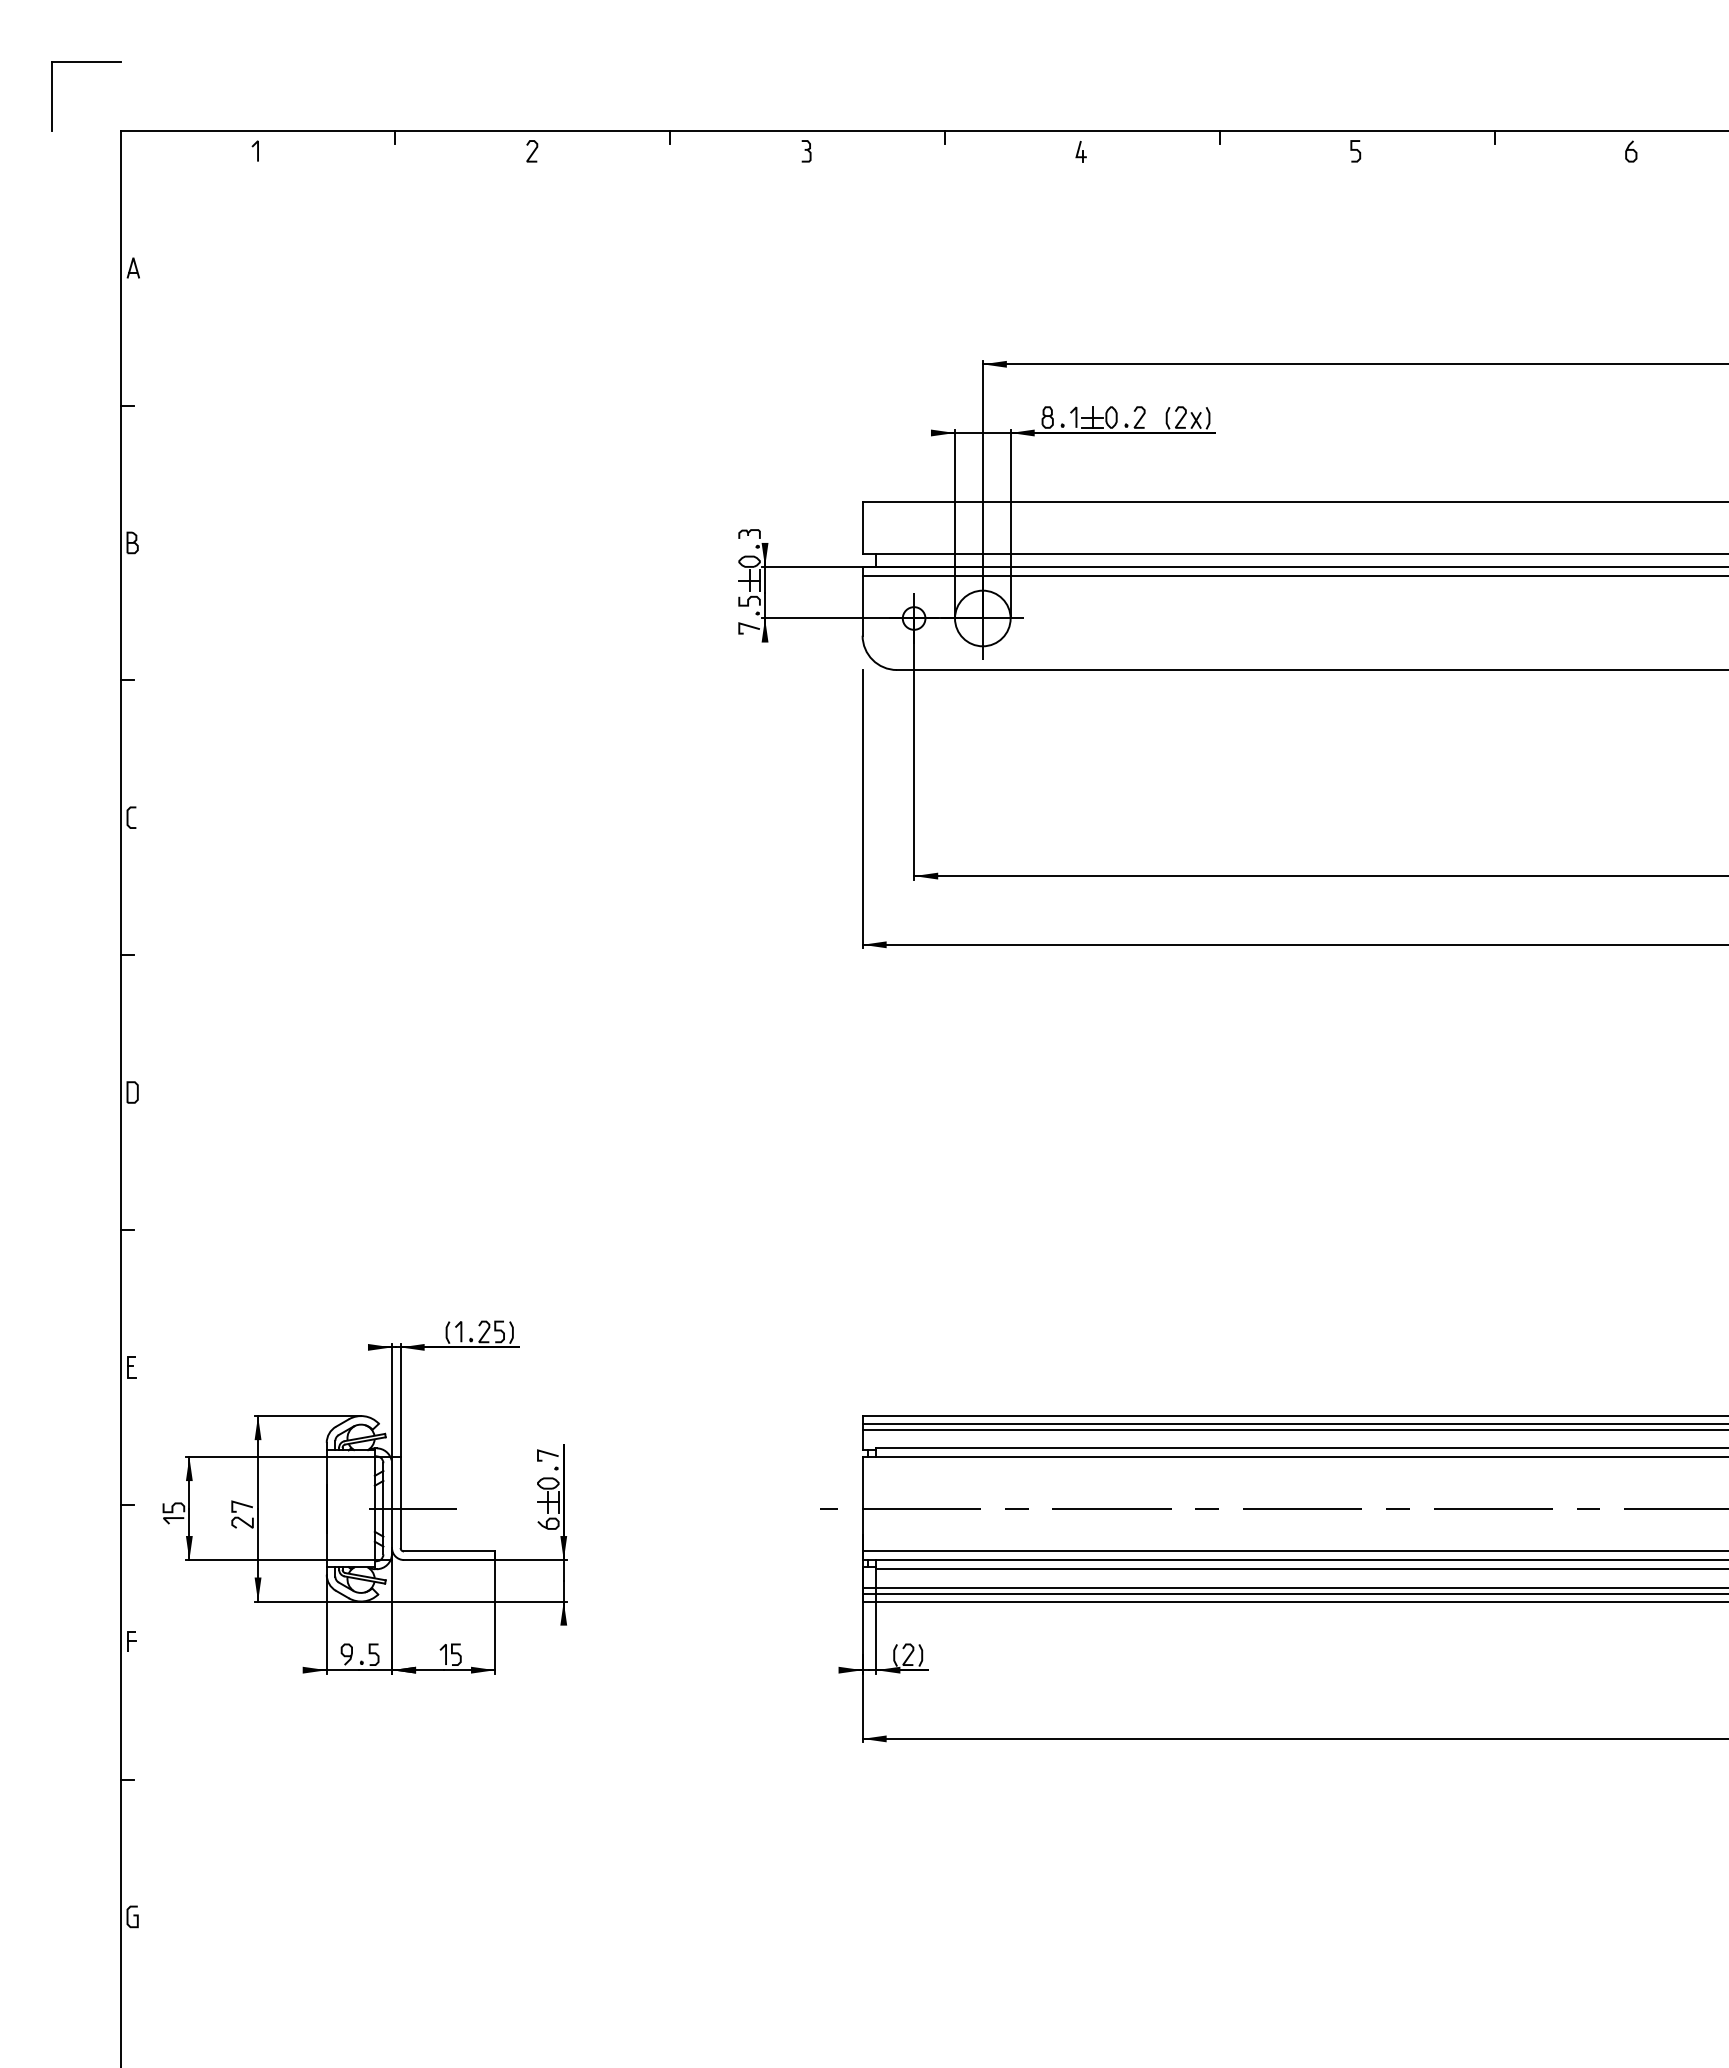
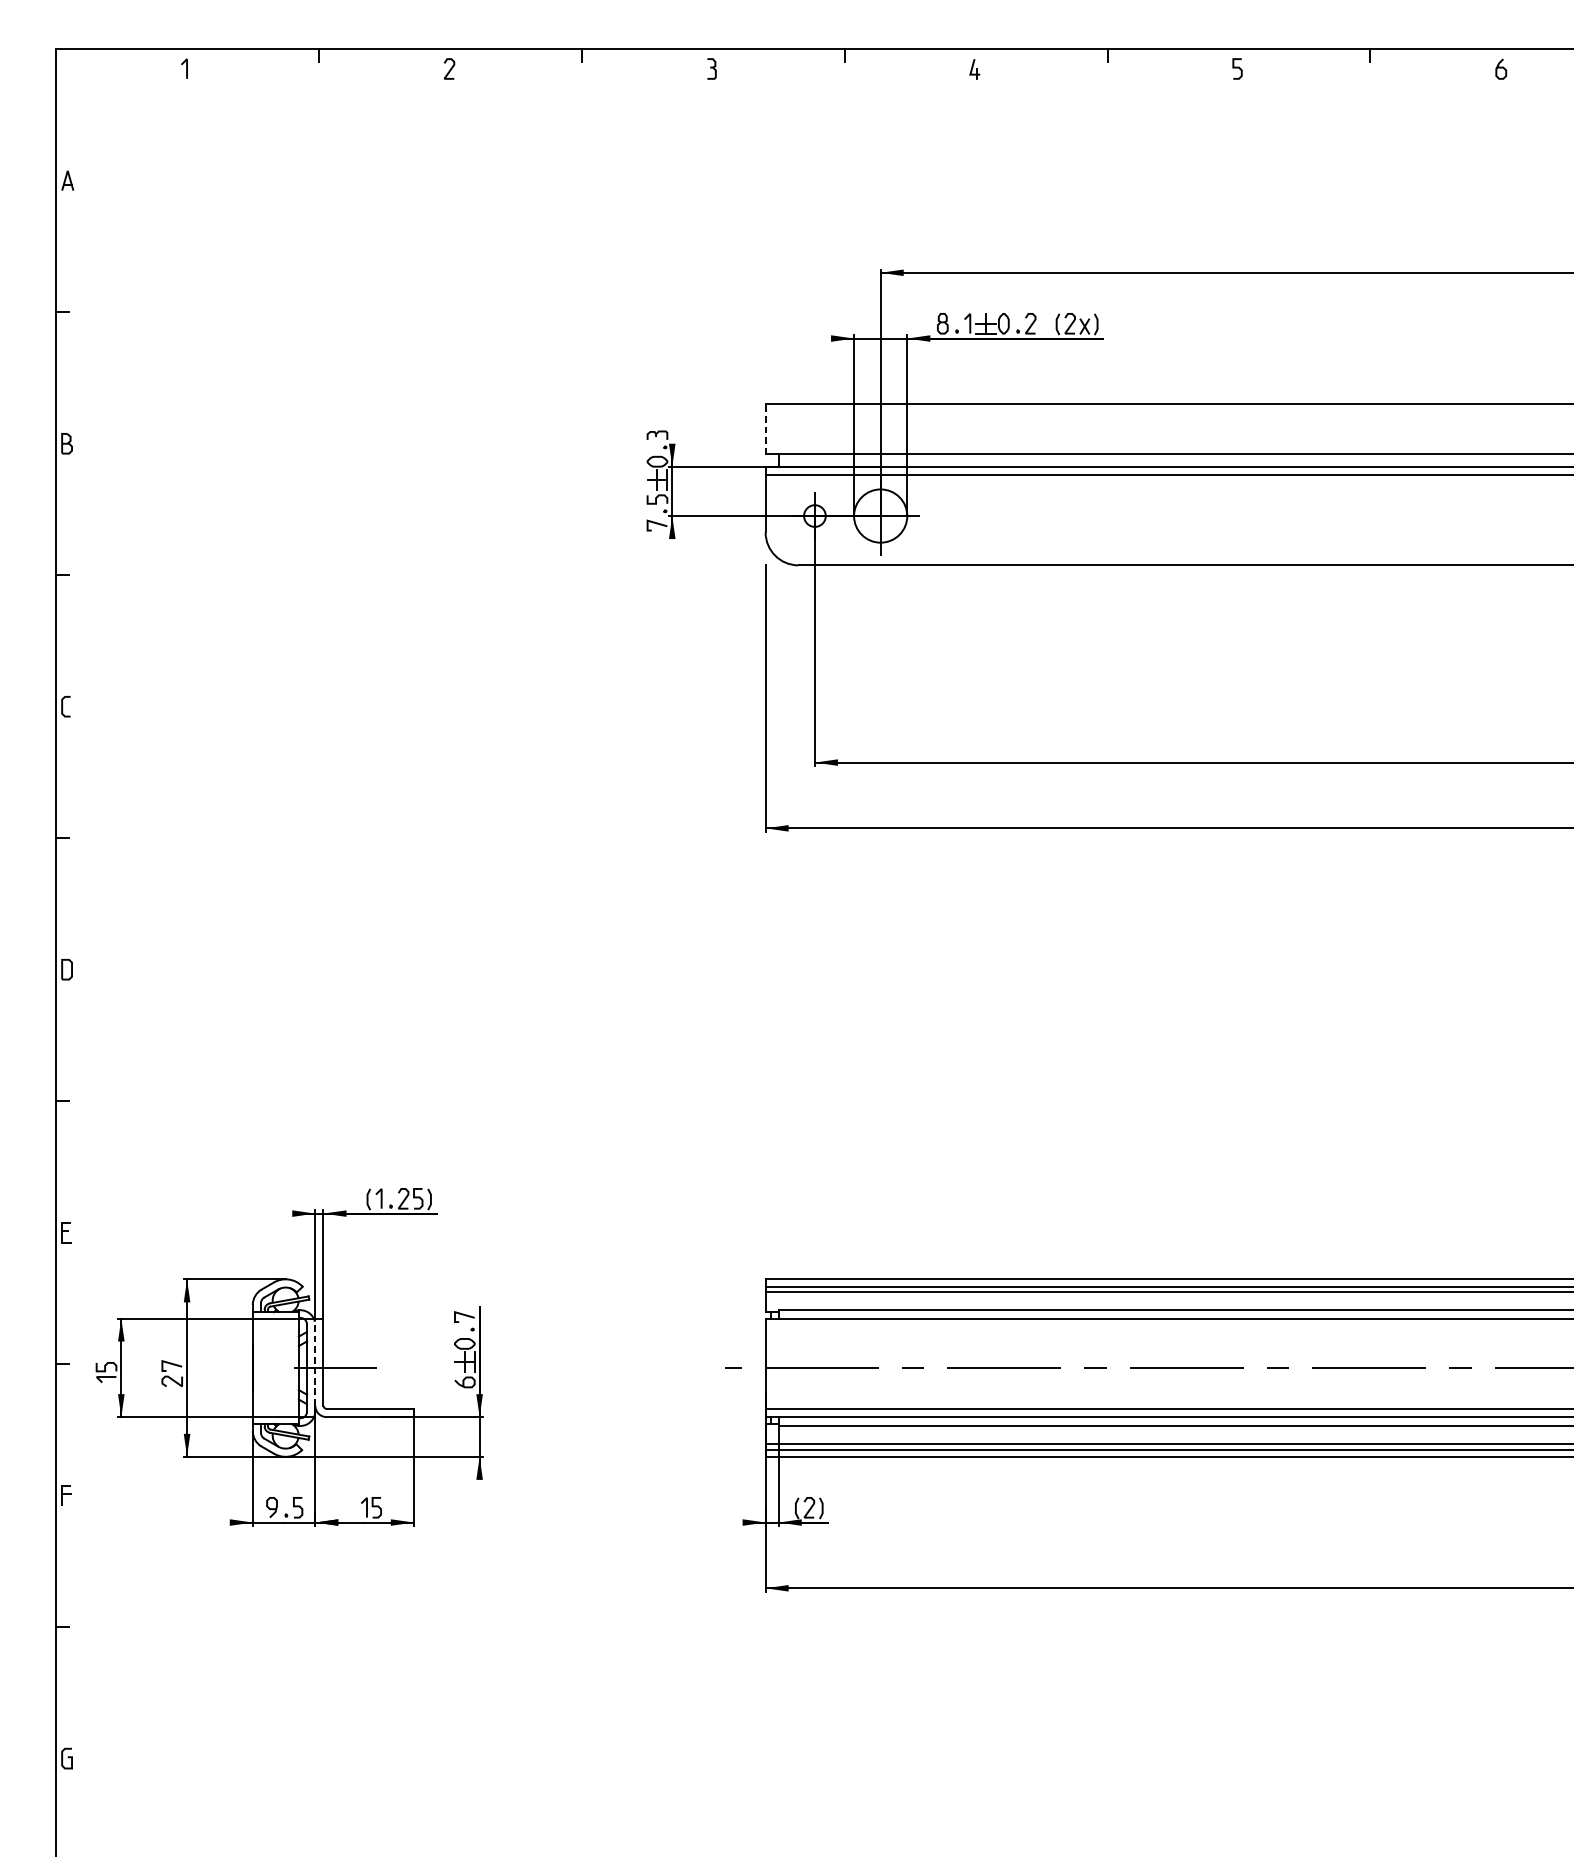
line: (862, 527) -> (765, 428), solid -> dashed
line: (392, 1502) -> (315, 1362), solid -> dashed

